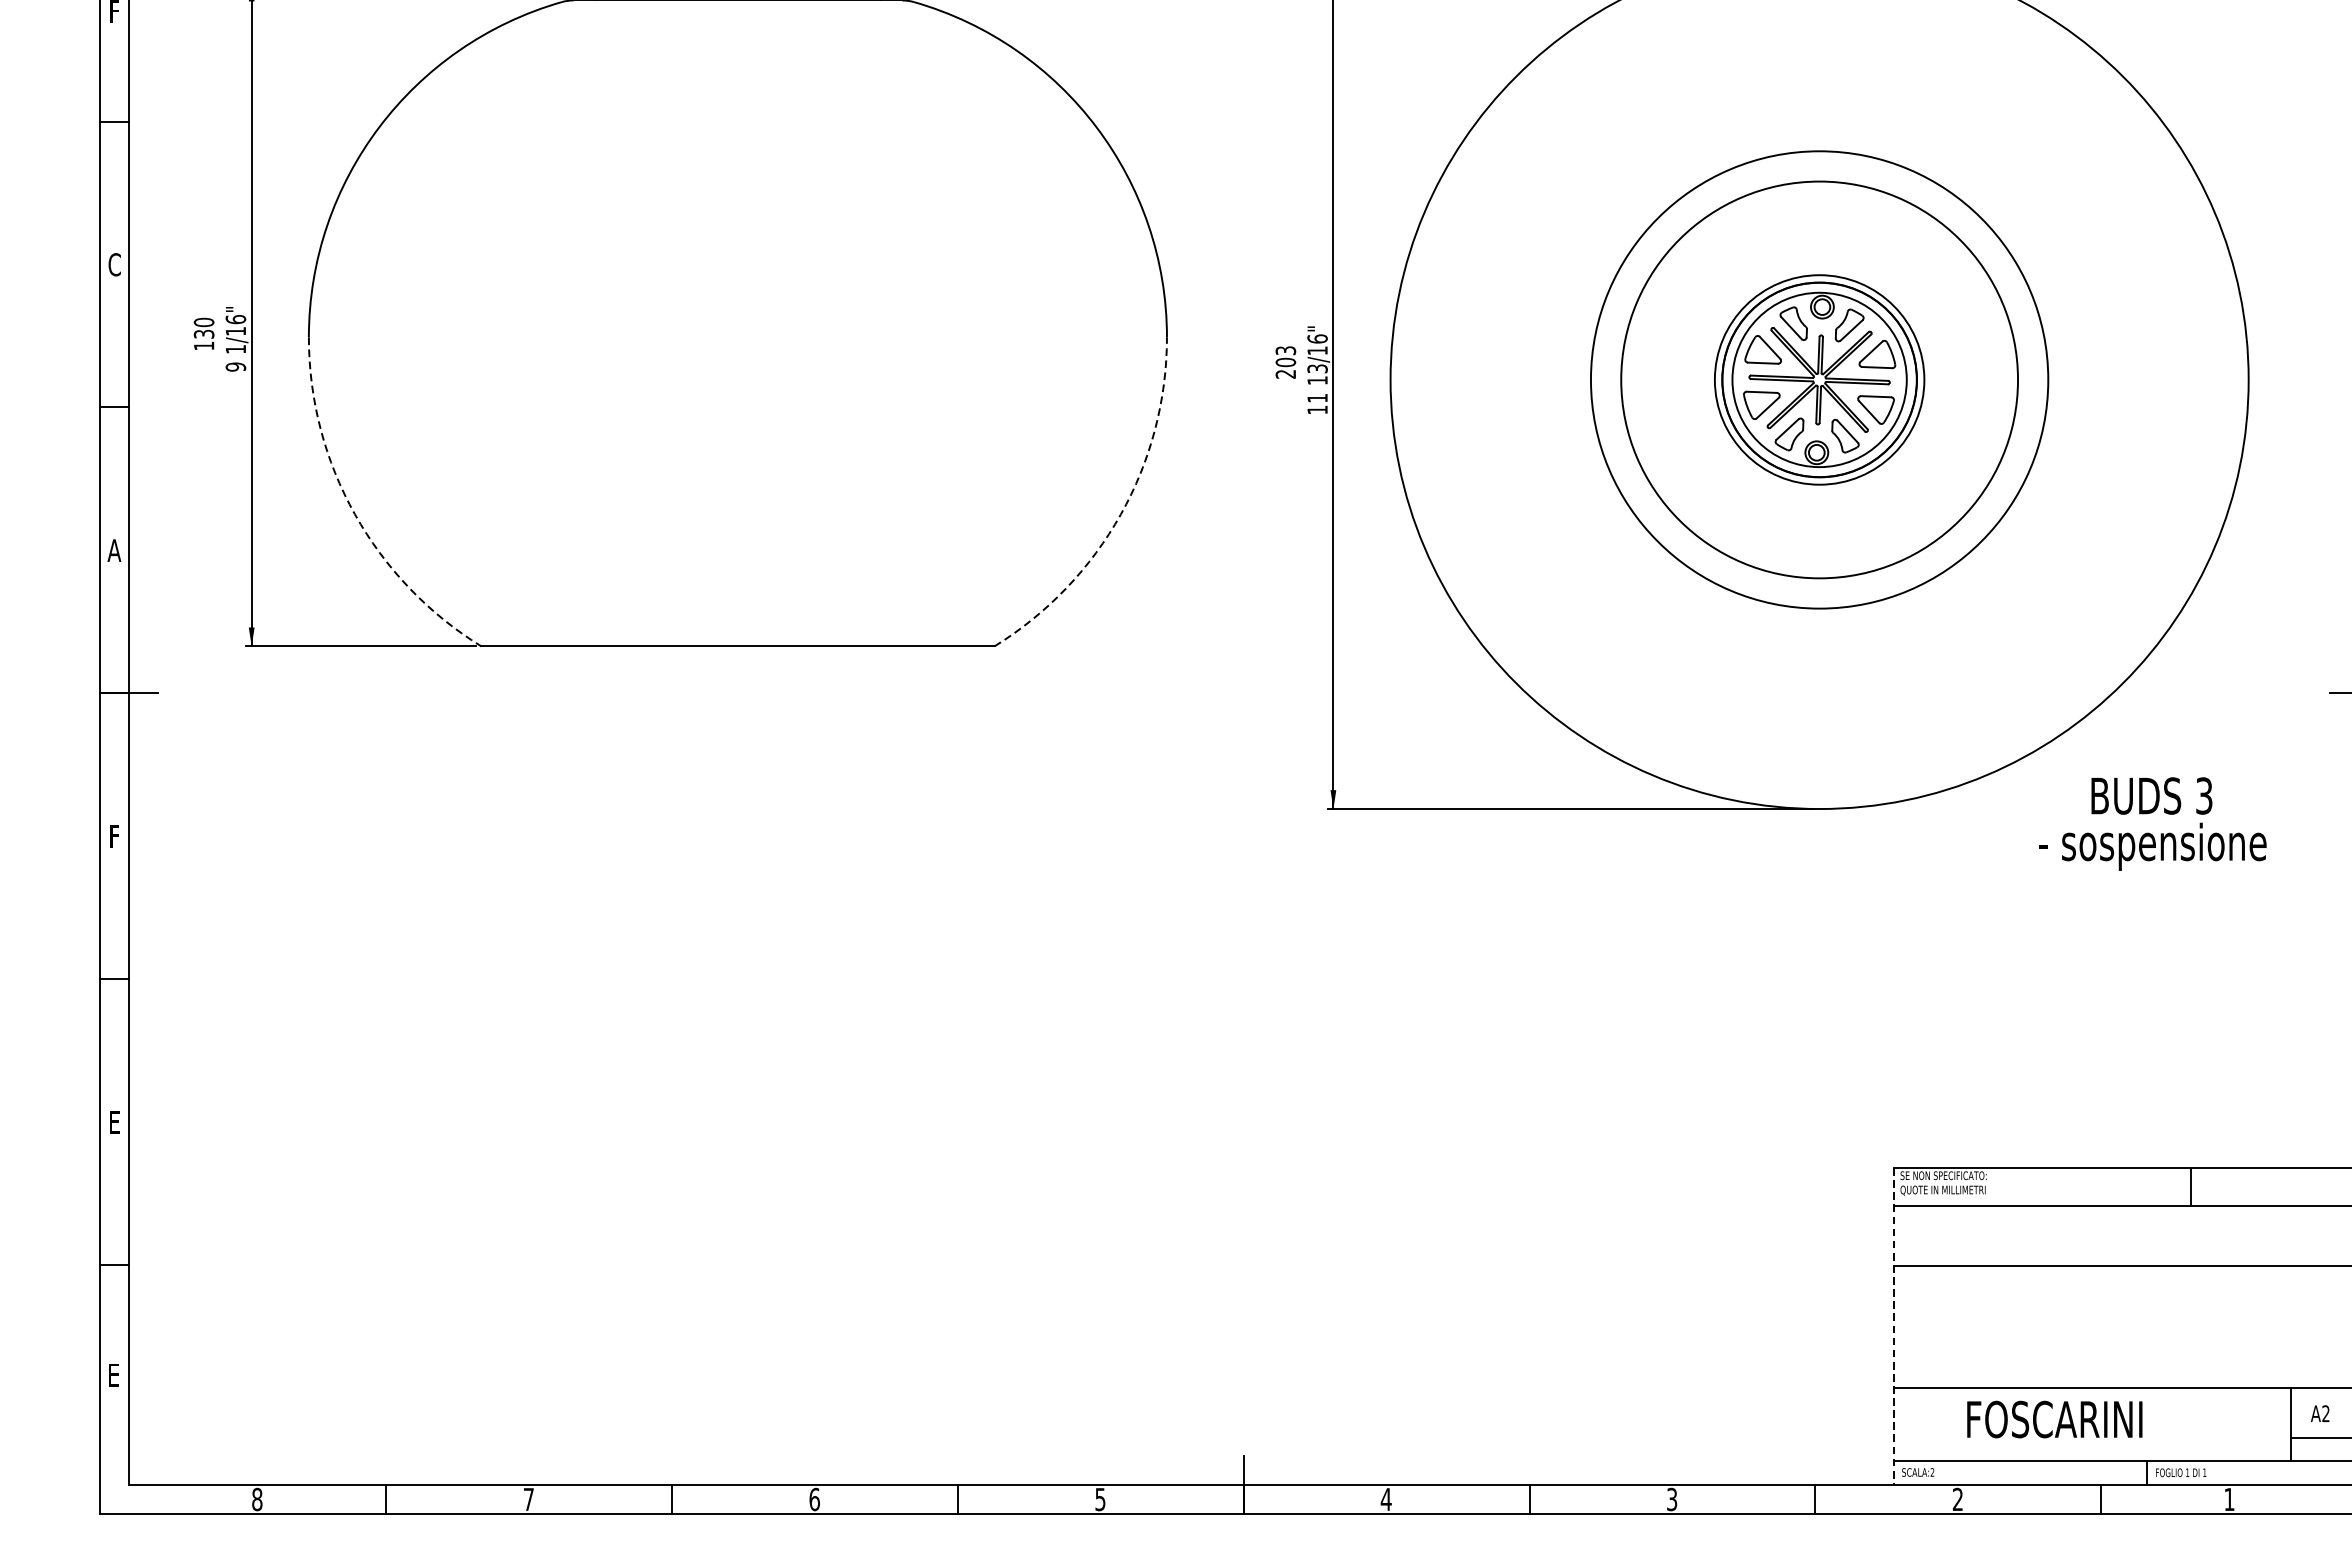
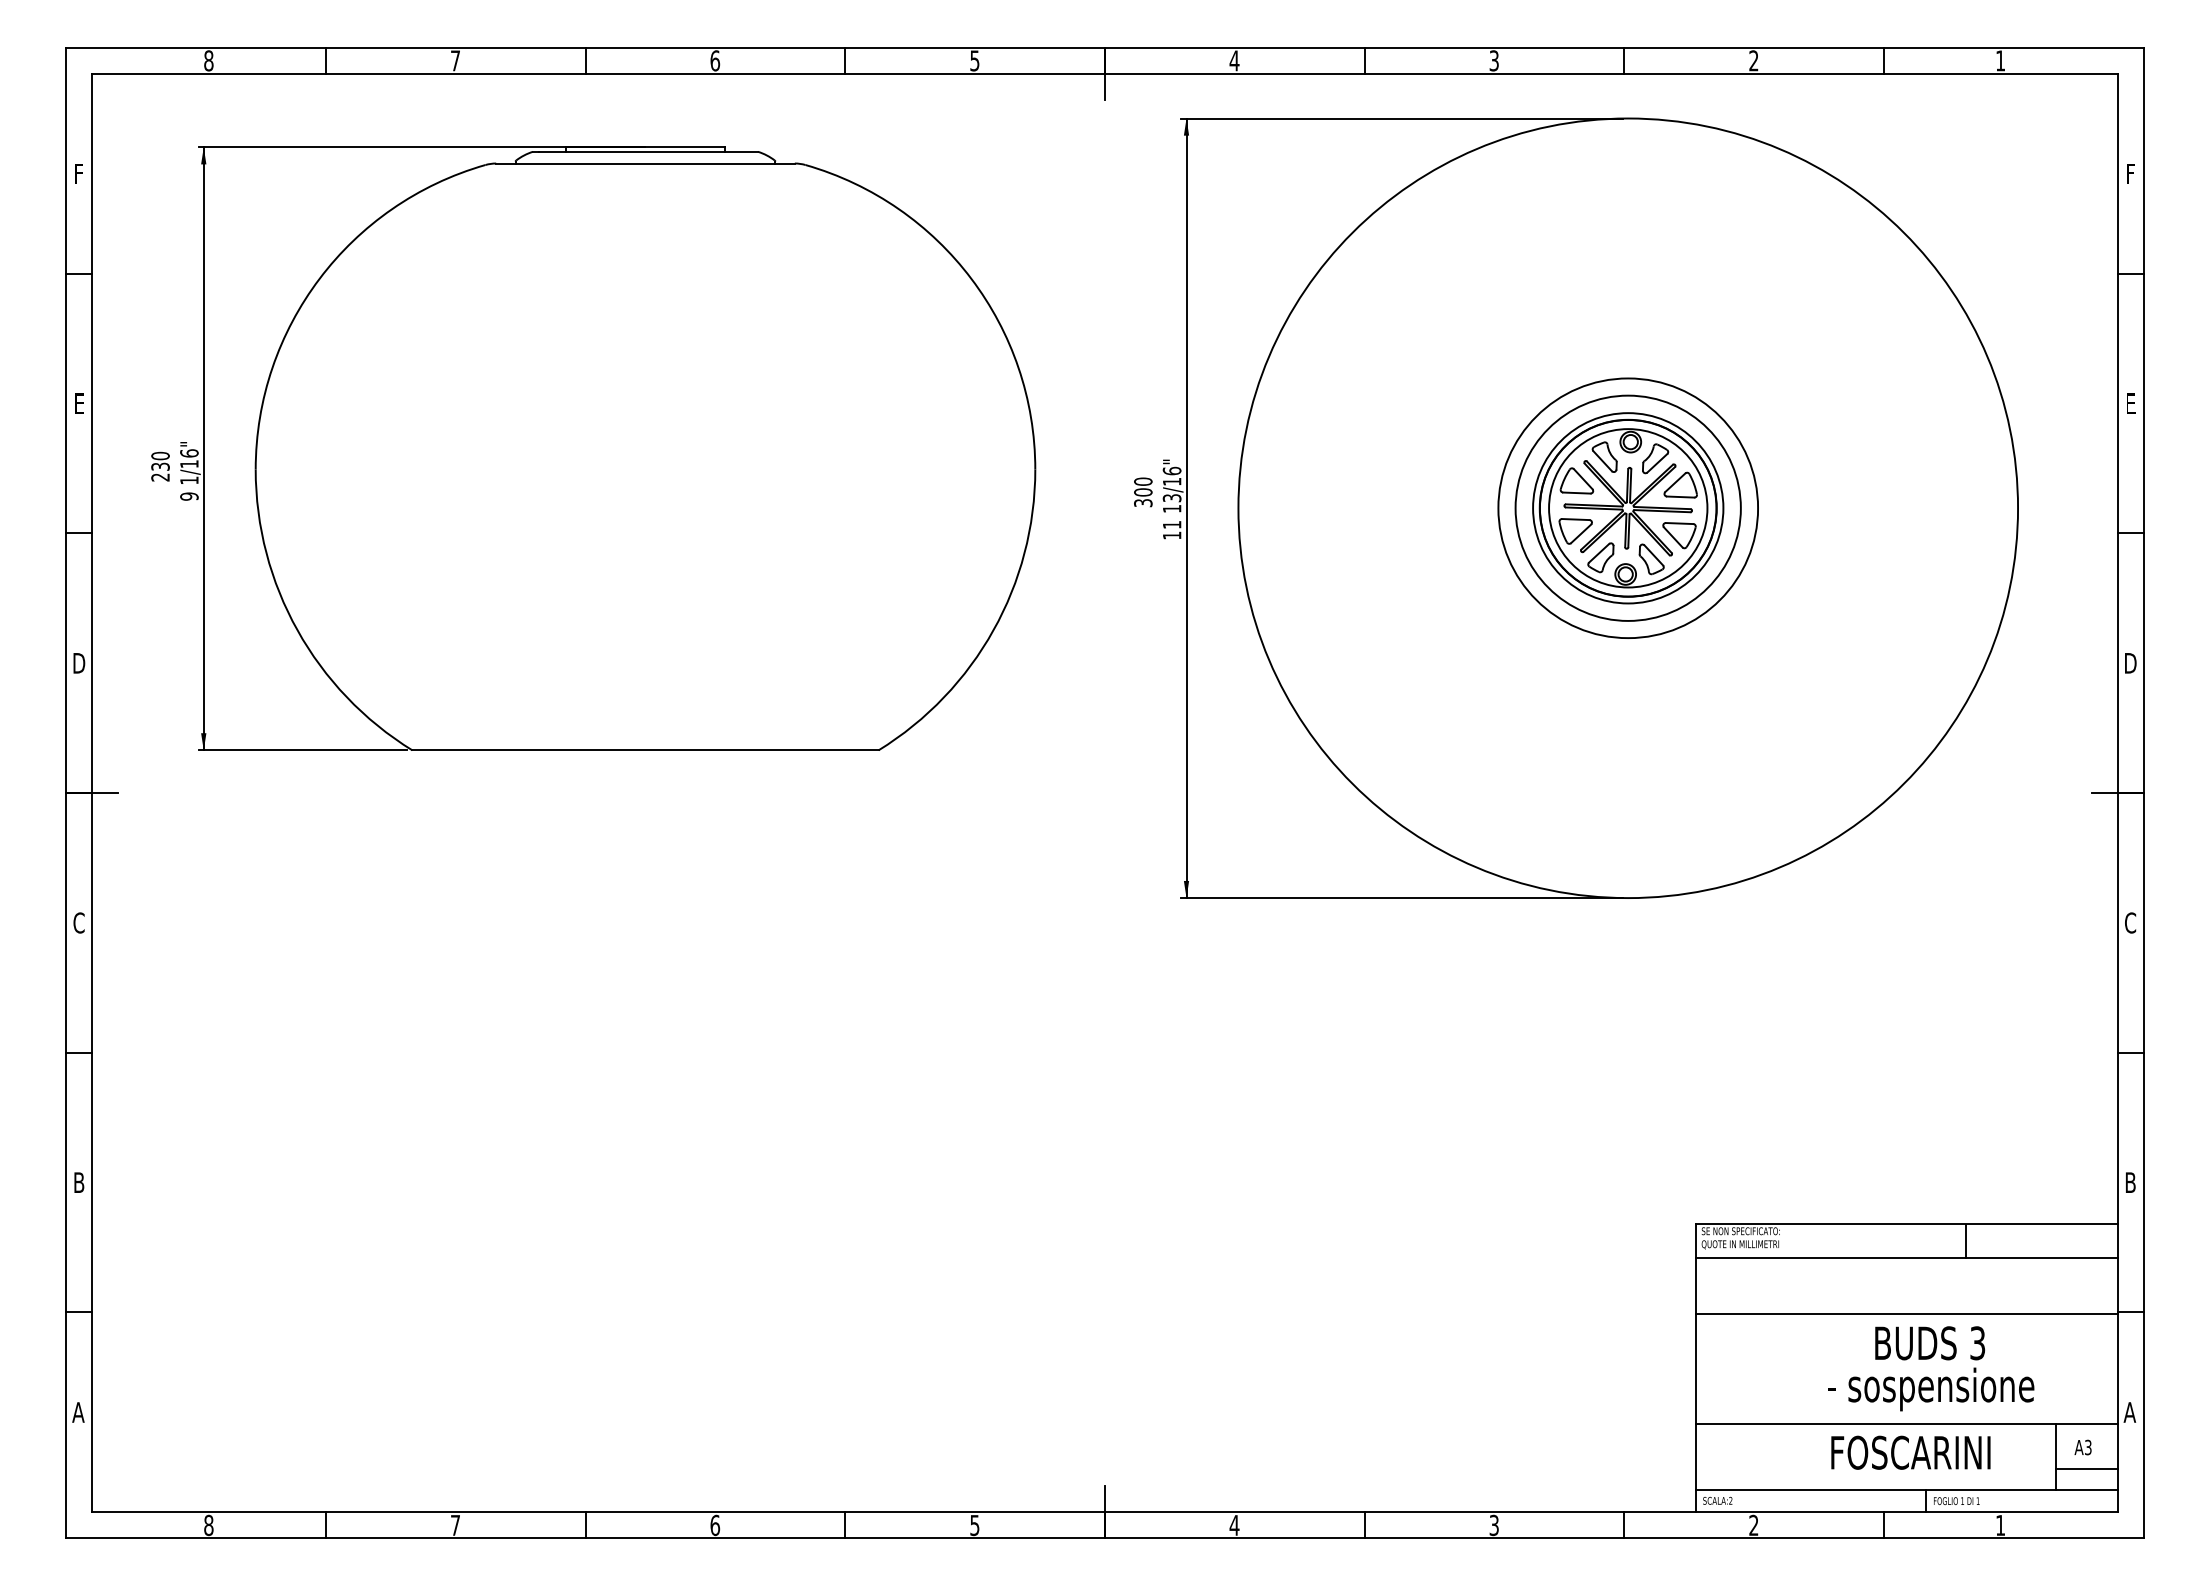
text: (113, 264) -> (78, 403), C -> E
text: (204, 346) -> (160, 477), 130 -> 230
text: (1286, 362) -> (1143, 492), 203 -> 300
circle: (1818, 379) -> (1627, 507), size x0.62
circle: (1819, 380) -> (1628, 508), size x0.62
arc: (354, 514) -> (297, 630), dashed -> solid
arc: (1120, 514) -> (993, 630), dashed -> solid
text: (113, 550) -> (78, 663), A -> D
text: (2153, 823) -> (1931, 1368), moved
text: (113, 835) -> (78, 922), F -> C
text: (114, 1122) -> (79, 1182), E -> B
line: (1894, 1326) -> (1696, 1368), dashed -> solid
text: (113, 1375) -> (78, 1412), E -> A
text: (2326, 1413) -> (2088, 1447), A2 -> A3
text: (2054, 1419) -> (1910, 1452), moved

